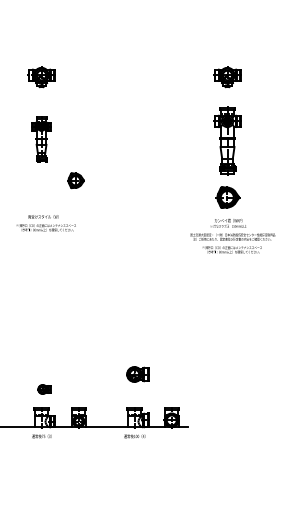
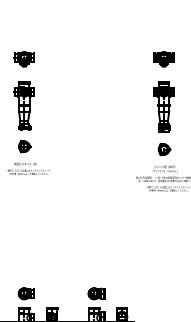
part: (41, 139) -> (24, 105), size x1.43
part: (75, 180) -> (24, 146), moved
part: (227, 197) -> (163, 149), size x0.71
part: (137, 374) -> (96, 293), moved
part: (44, 389) -> (26, 293), size x1.67

